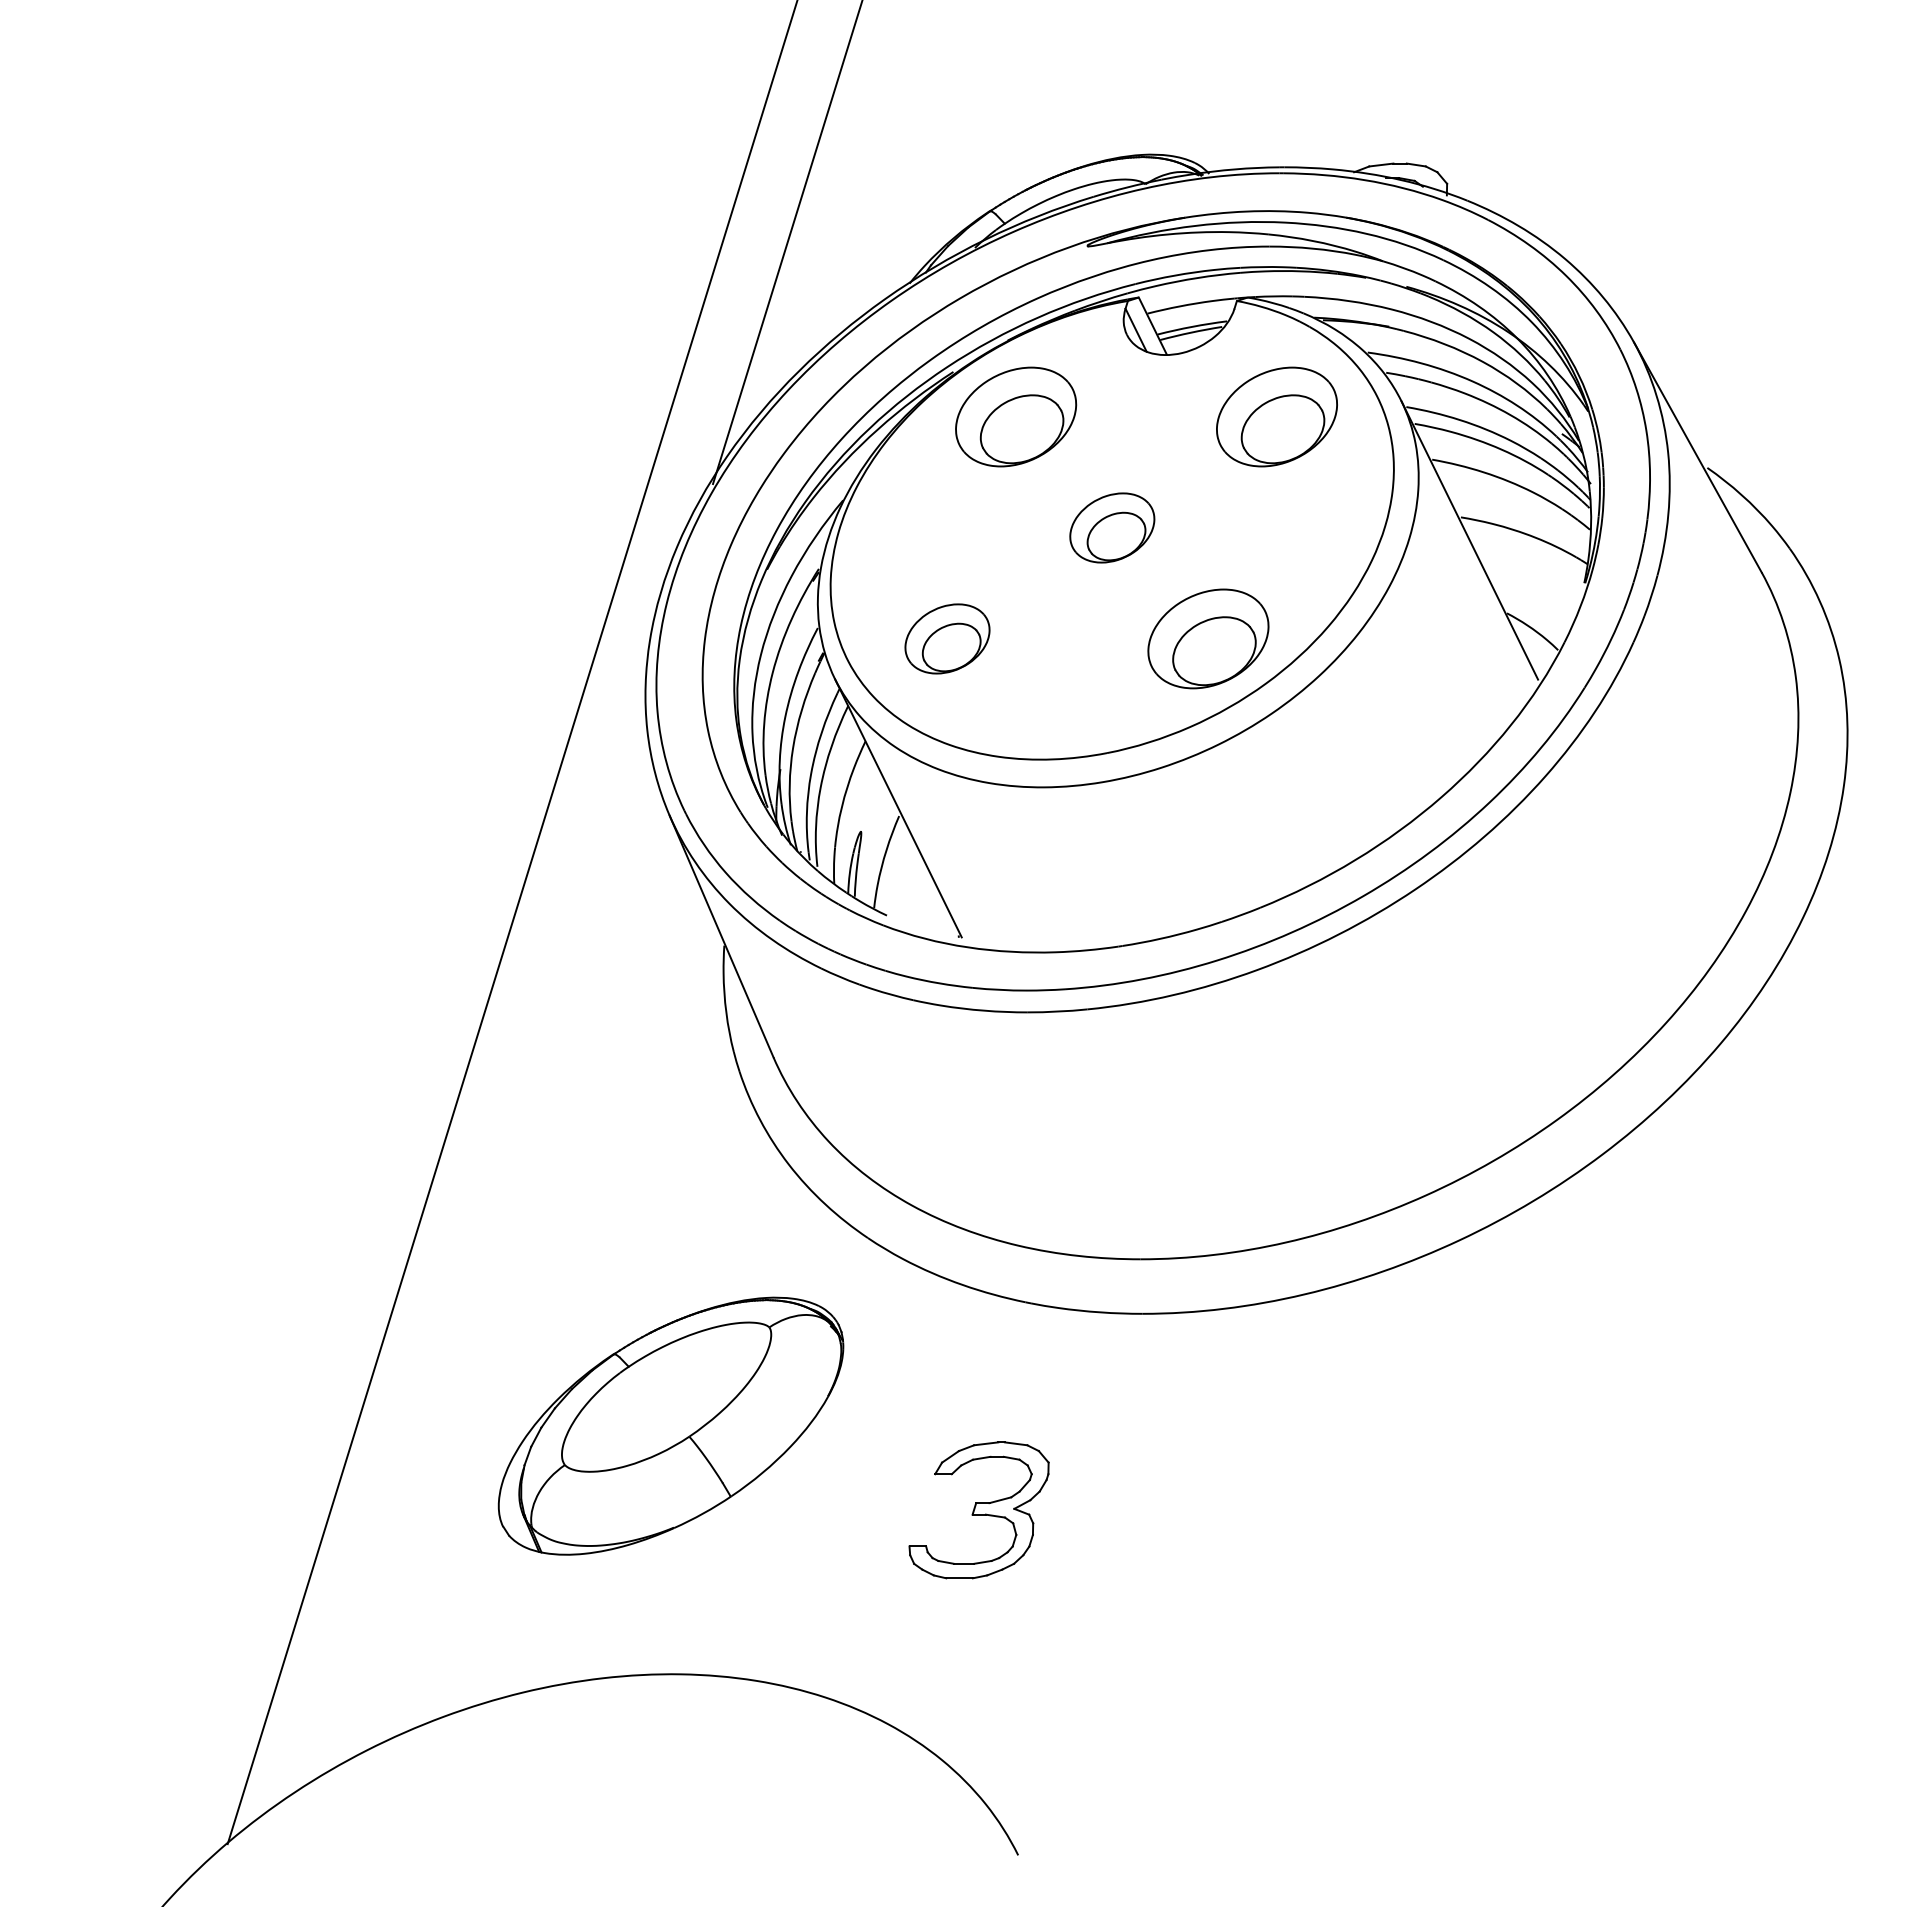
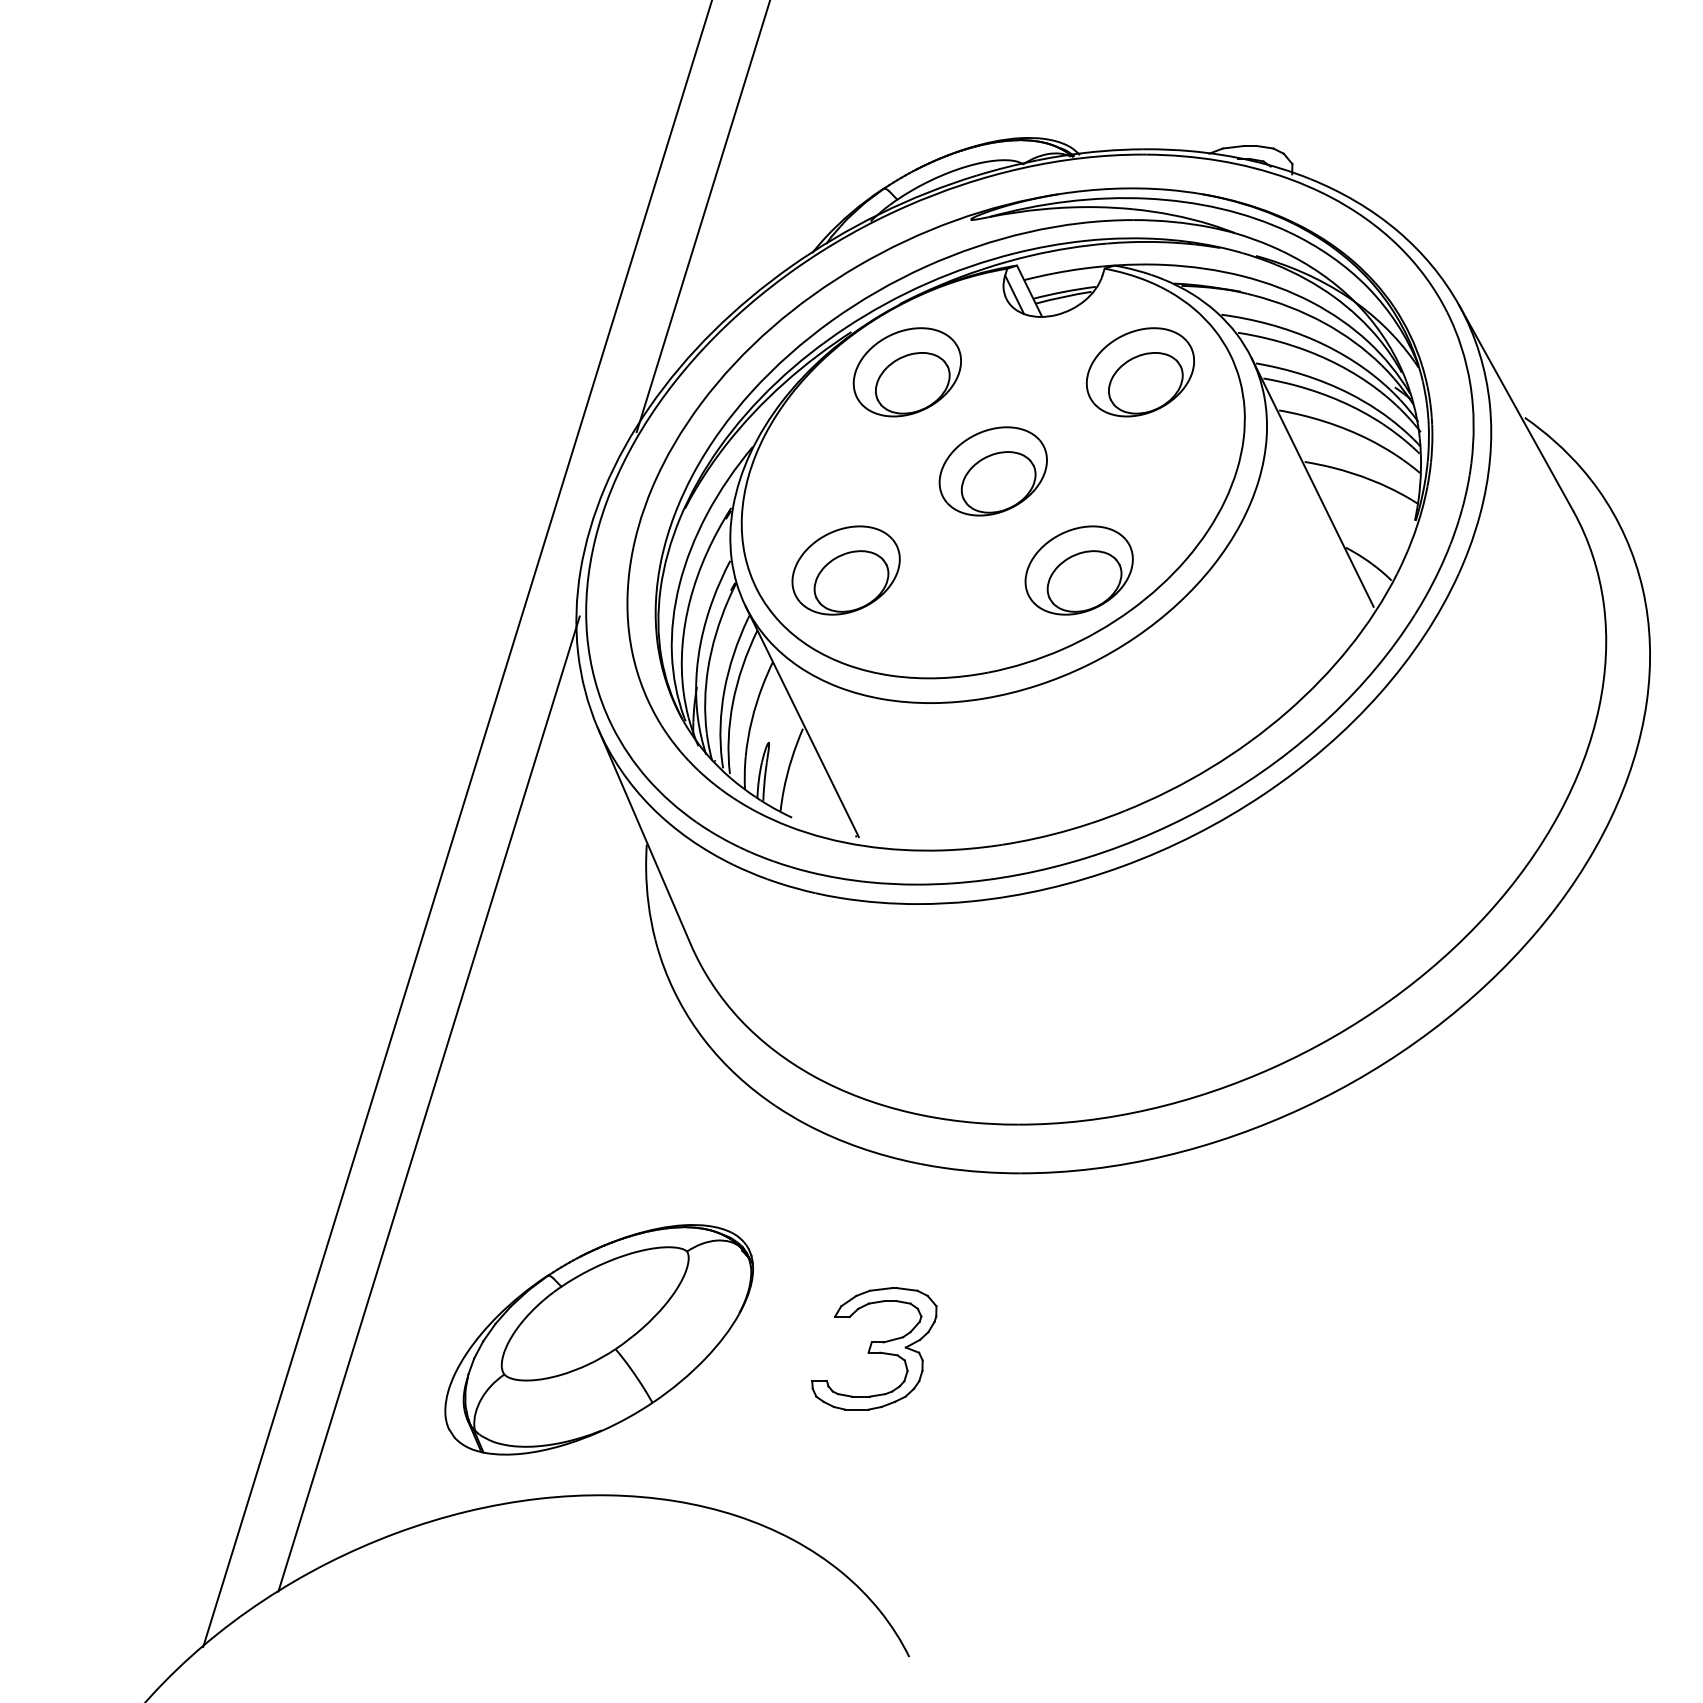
part: (1112, 527) -> (993, 470), size x1.43
part: (947, 638) -> (846, 570), size x1.43
line: (480, 1236) -> (429, 1104), added
part: (670, 1425) -> (598, 1339), moved

